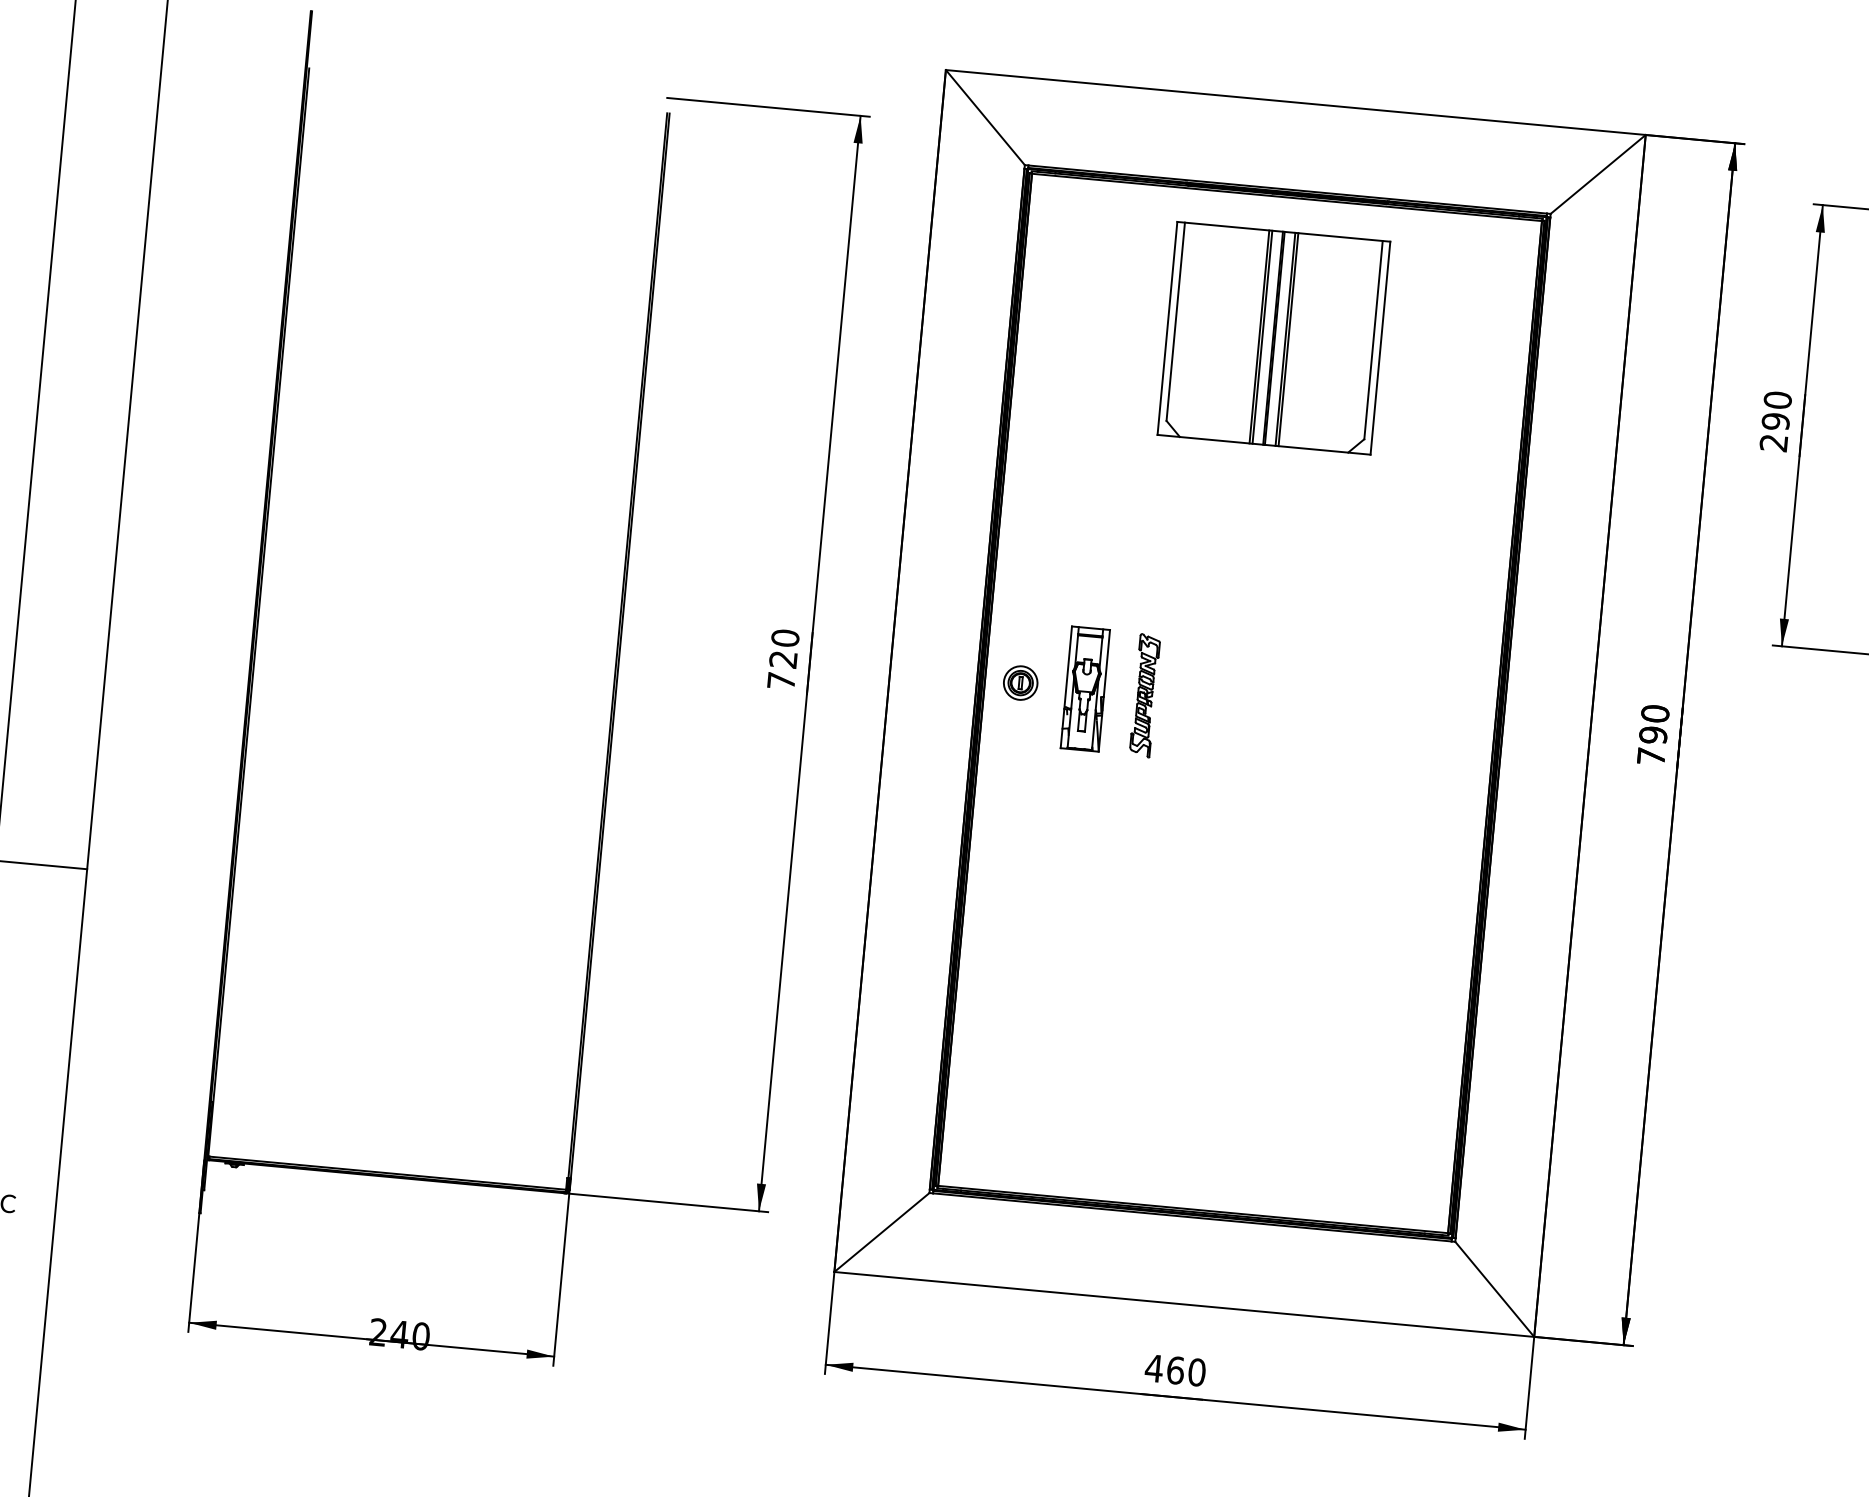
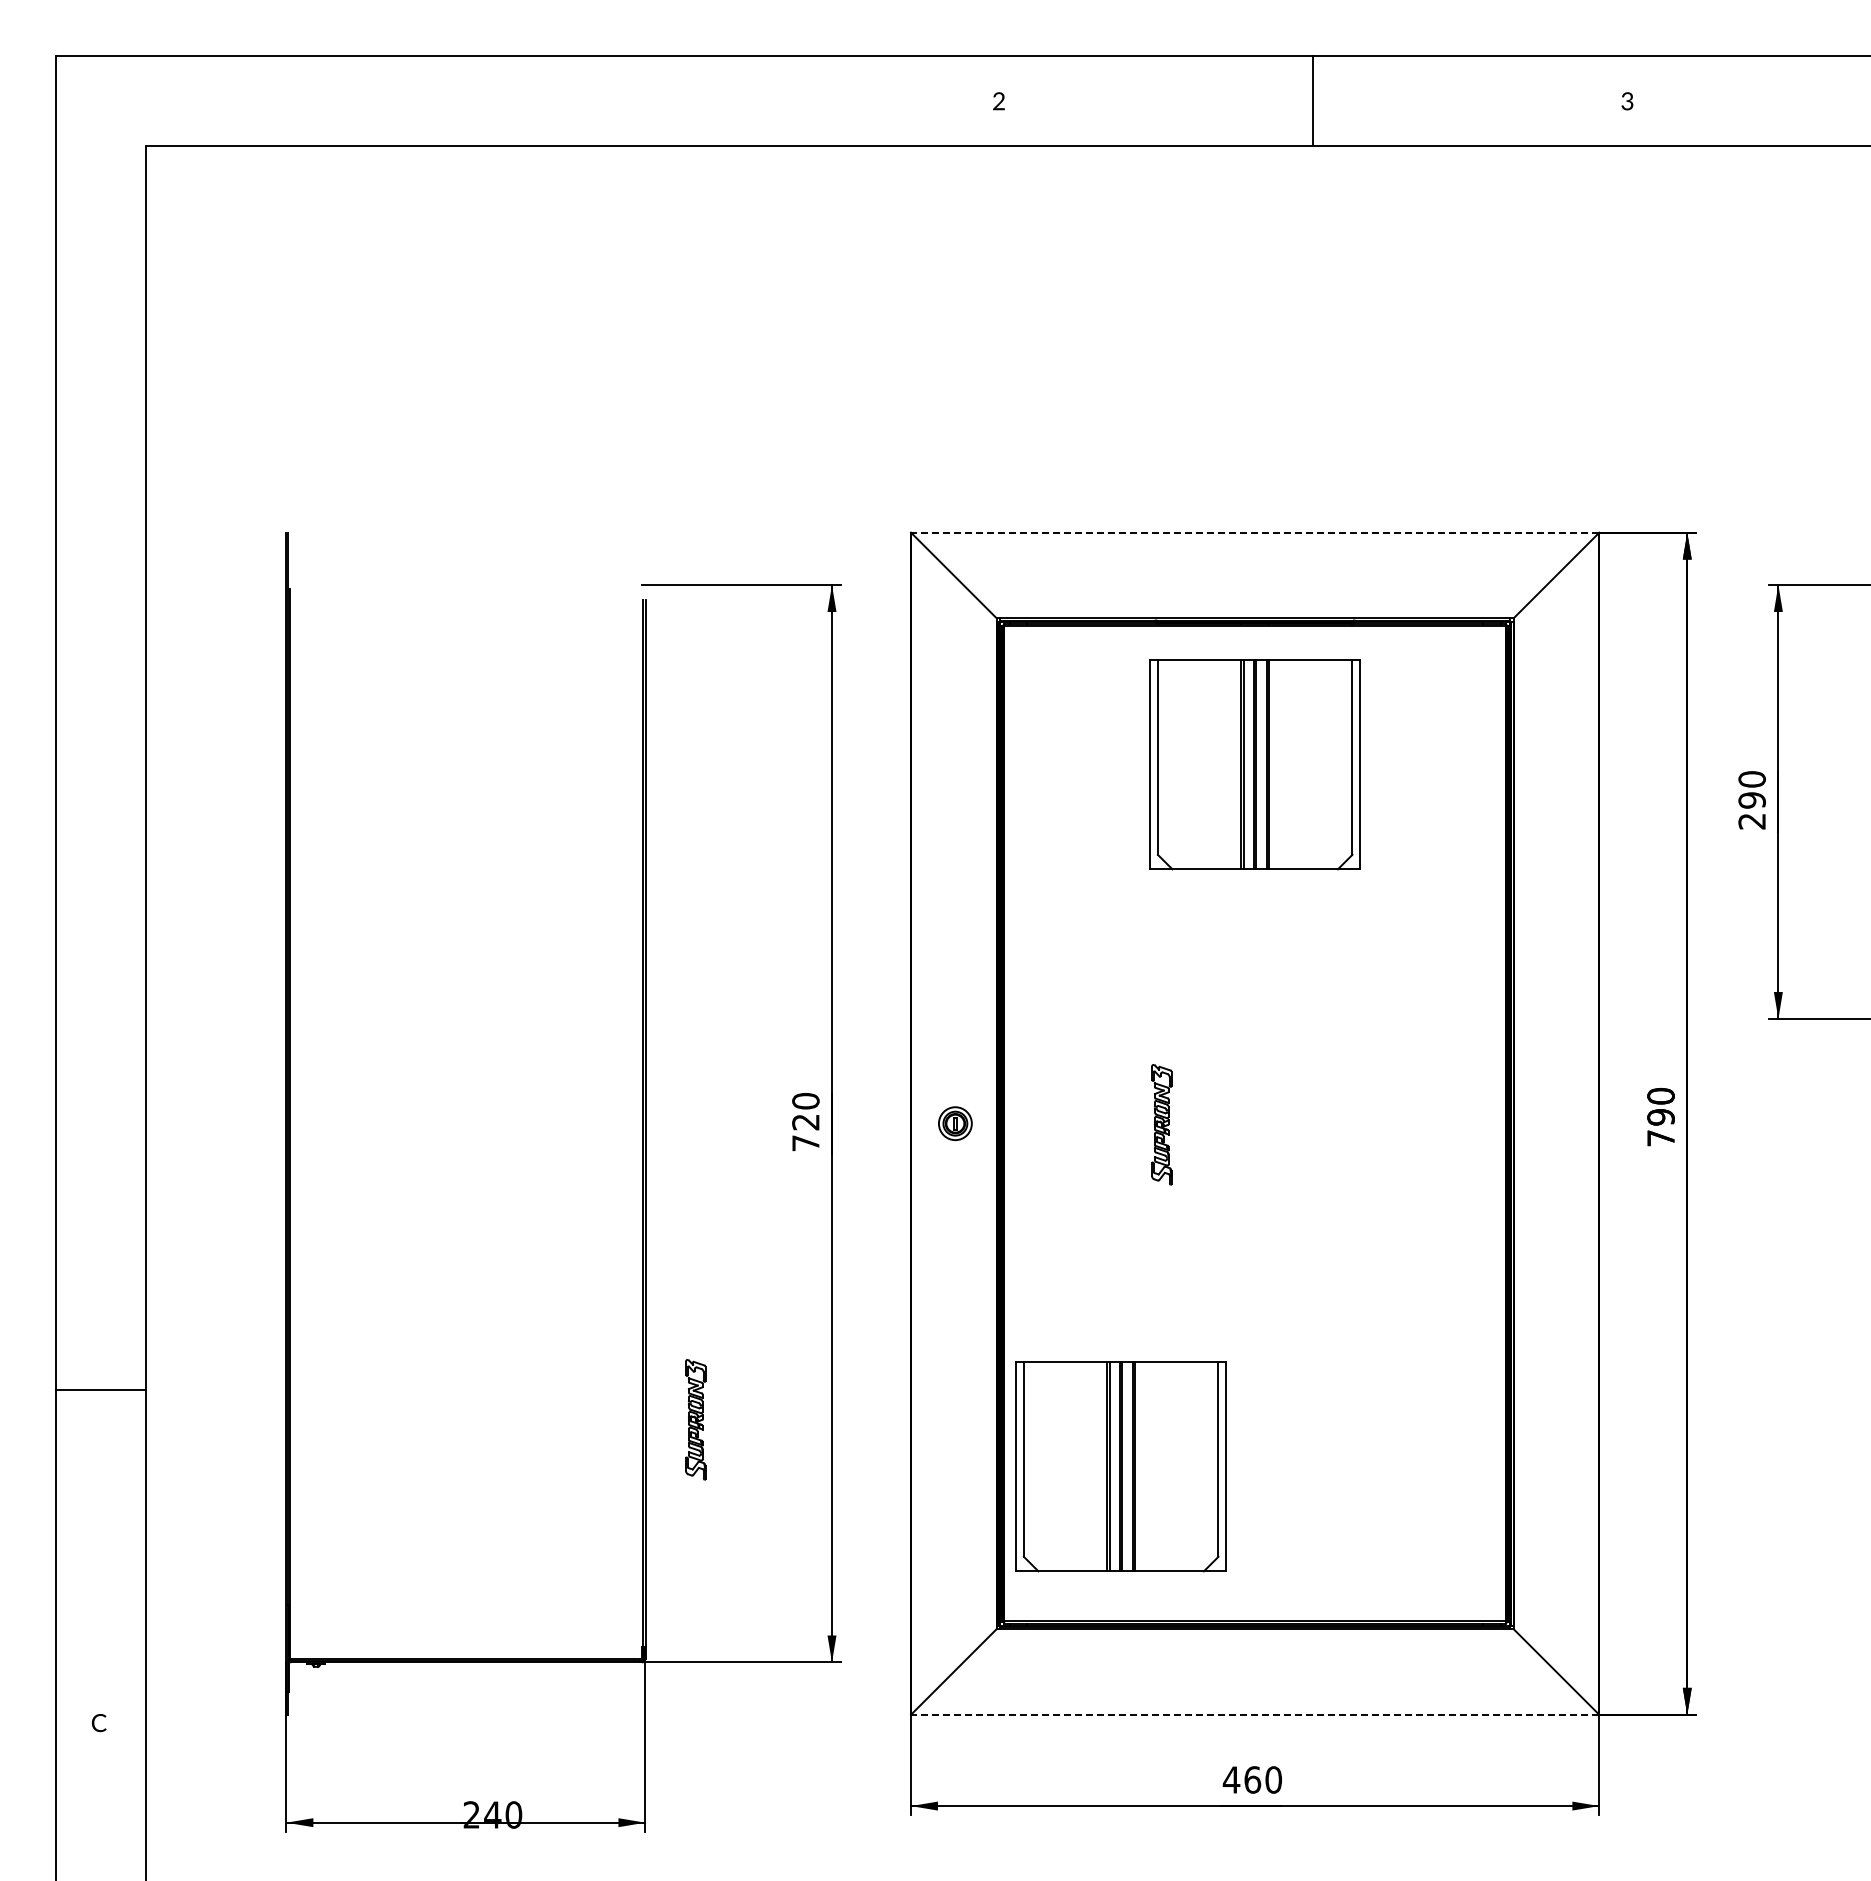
line: (1295, 102) -> (1254, 532), solid -> dashed
part: (1020, 682) -> (955, 1123), moved
part: (1084, 688) -> (1102, 1123), removed
part: (643, 951) -> (695, 1419), added
part: (1070, 1039) -> (1120, 1466), added
line: (1183, 1304) -> (1254, 1714), solid -> dashed

